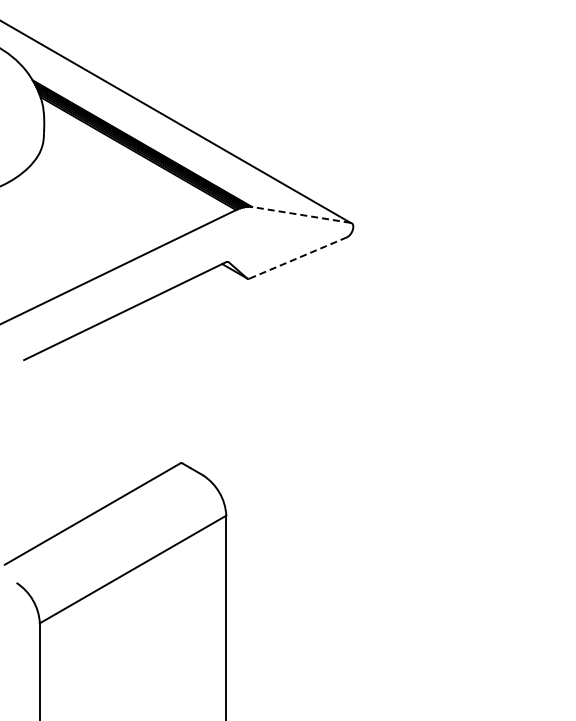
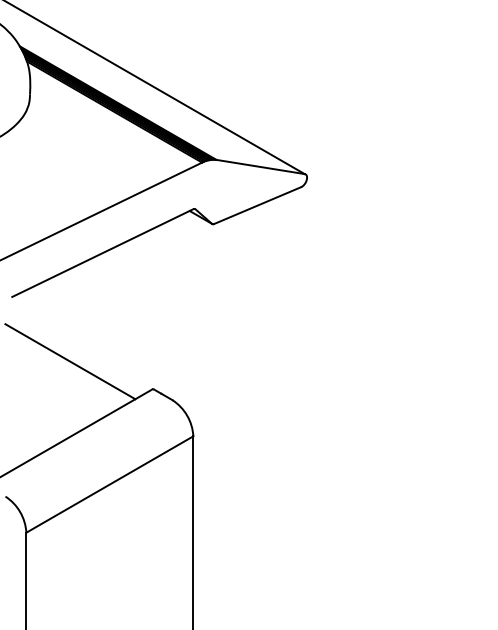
line: (301, 214) -> (260, 166), dashed -> solid
line: (298, 258) -> (257, 205), dashed -> solid
line: (88, 432) -> (69, 361), added

